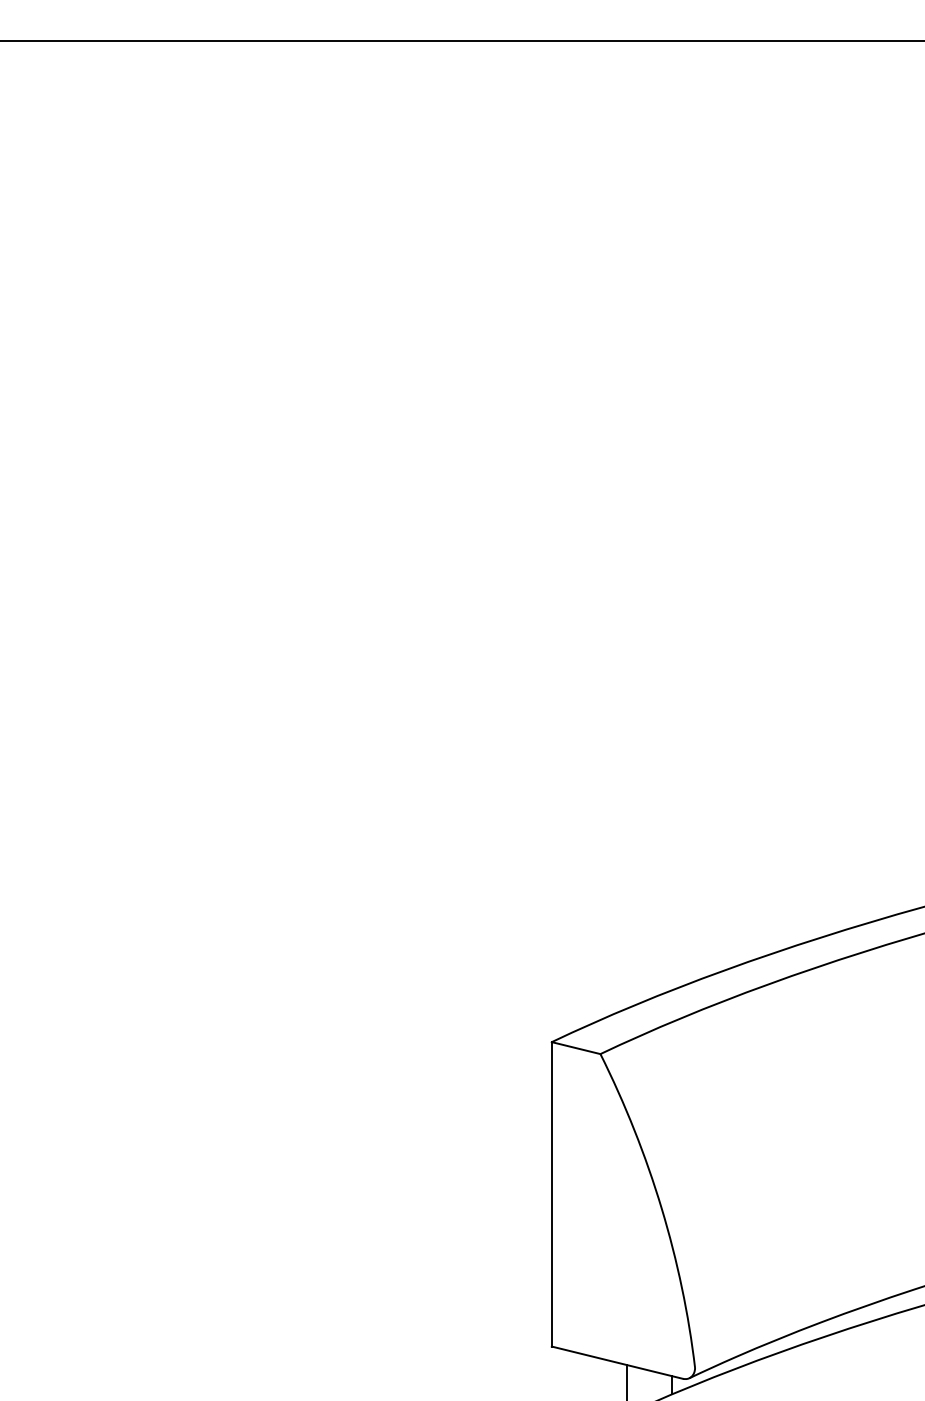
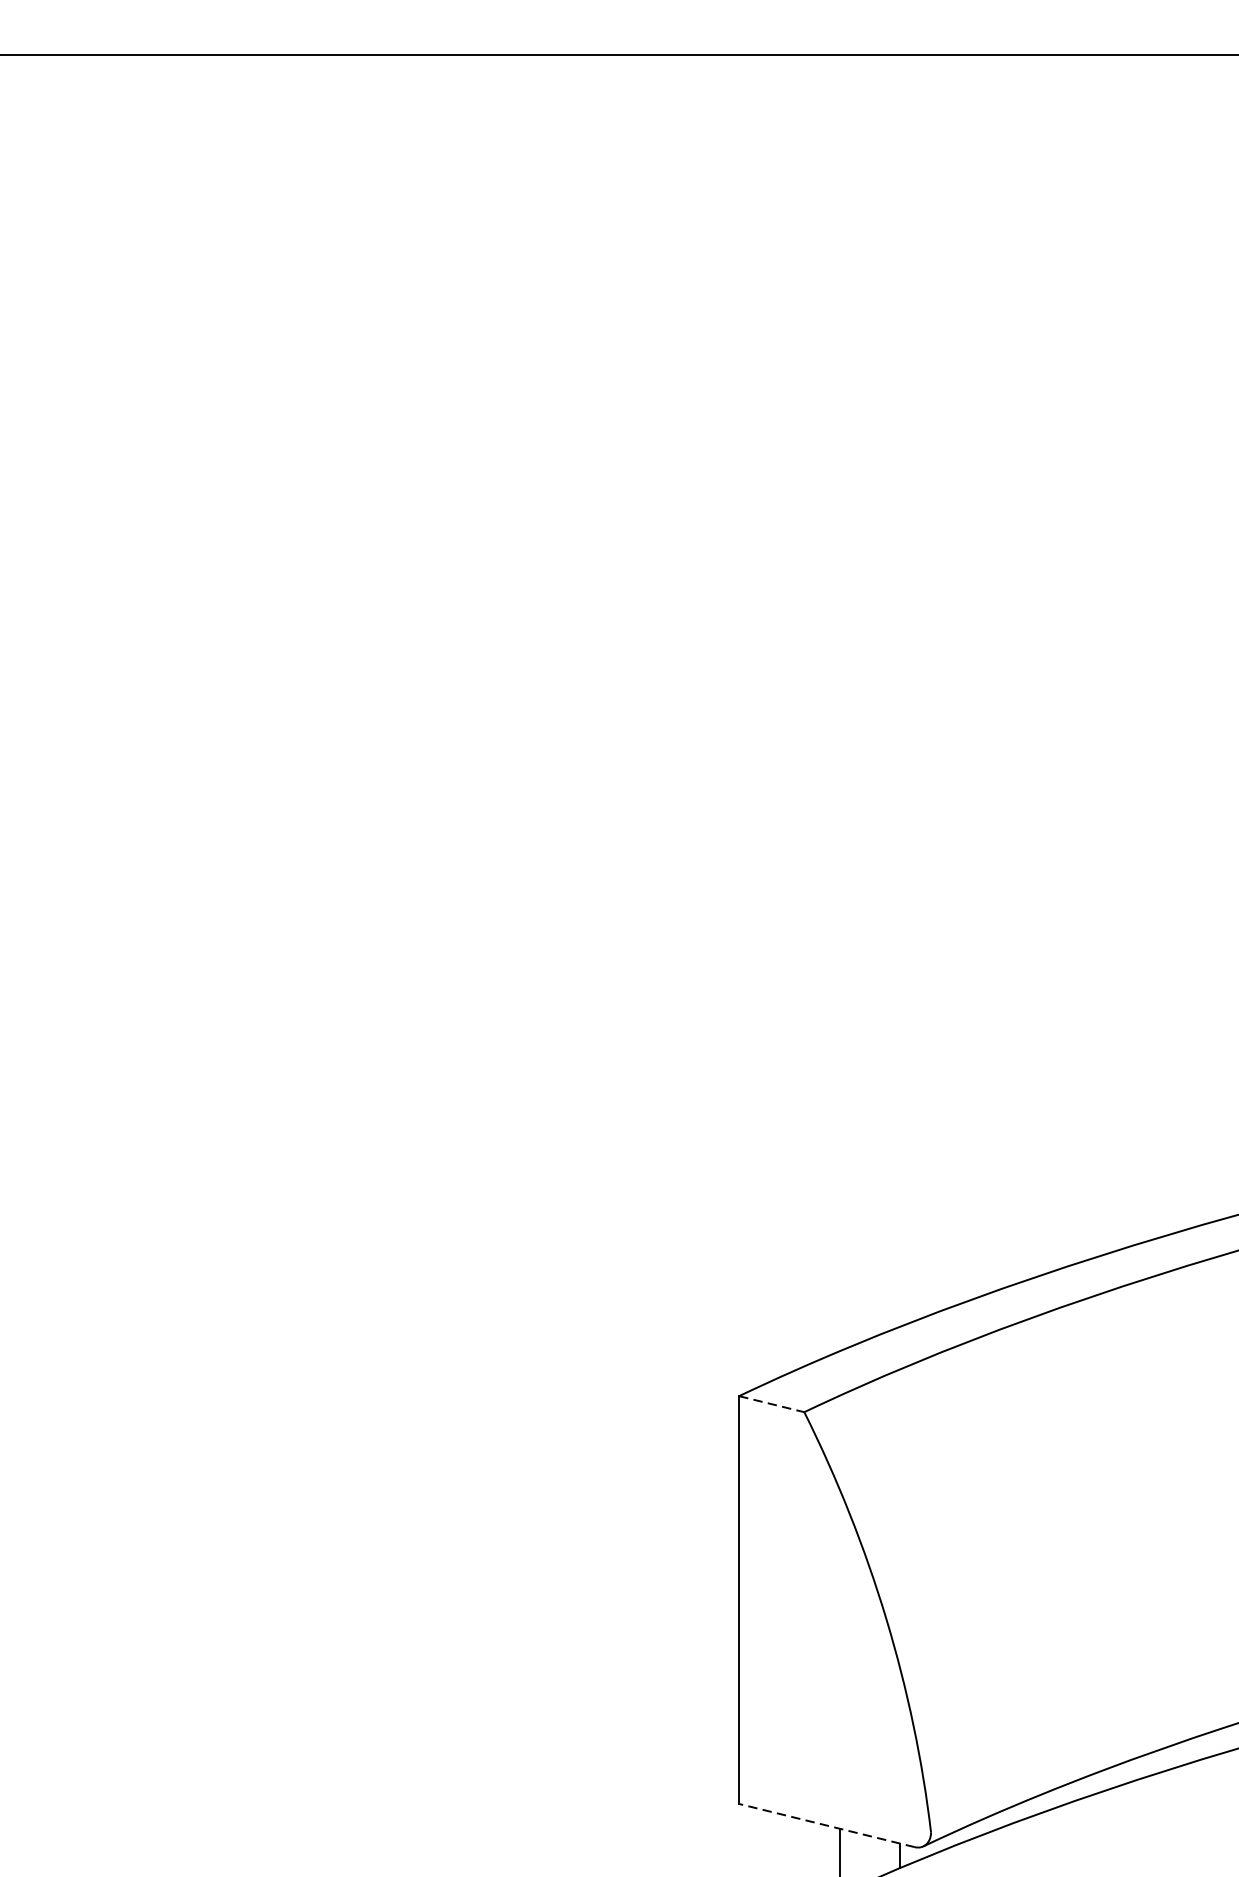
line: (576, 1048) -> (772, 1404), solid -> dashed
line: (617, 1362) -> (827, 1825), solid -> dashed

